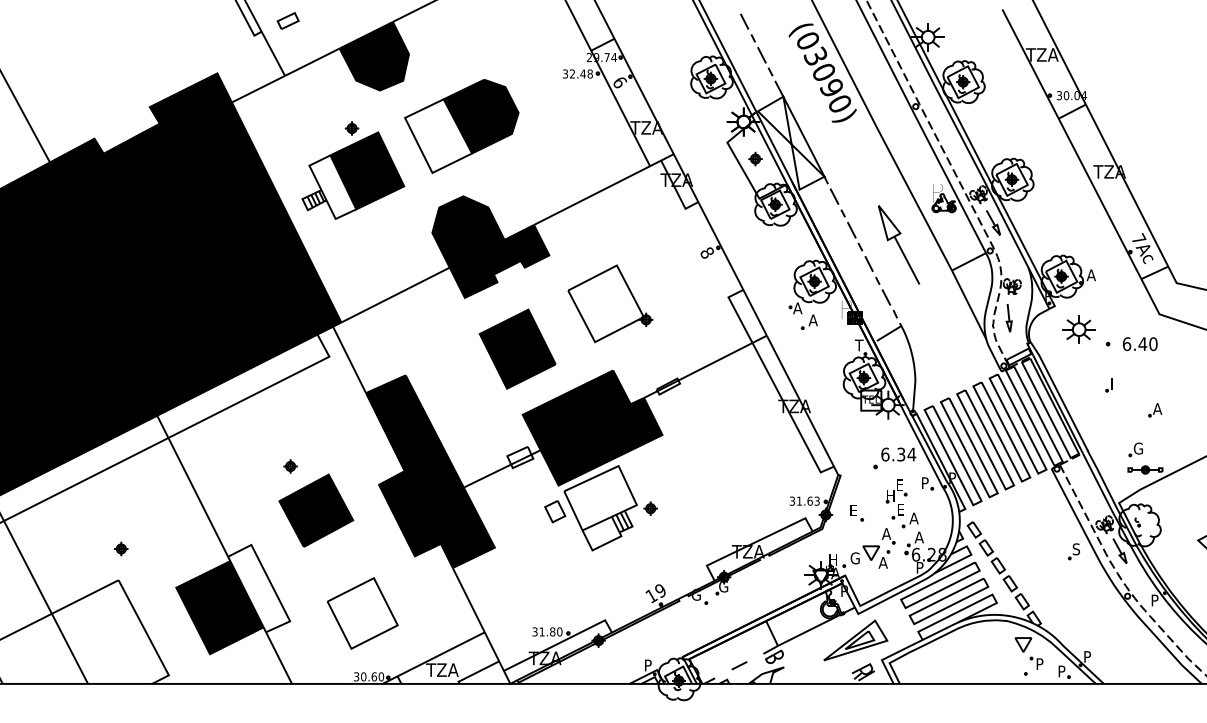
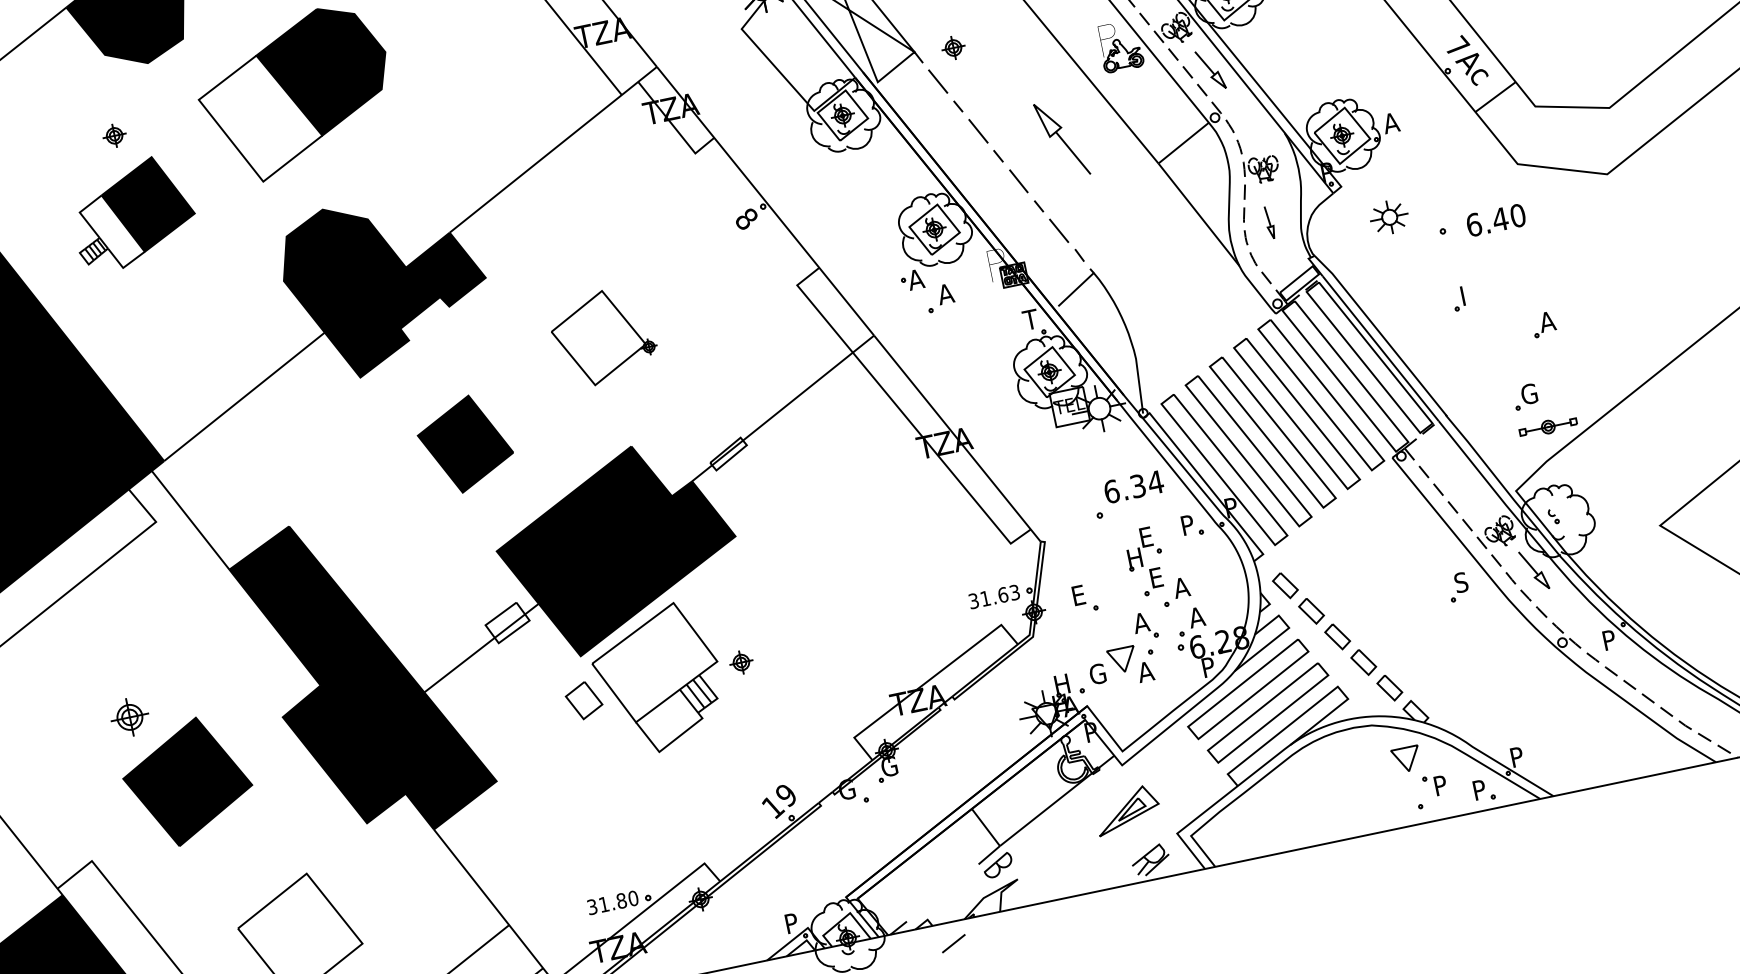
part: (755, 158) -> (953, 47), moved
part: (353, 175) -> (133, 213), size x0.7
part: (899, 244) -> (1062, 138), size x0.6
part: (610, 303) -> (603, 336), size x0.7
part: (1008, 318) -> (1268, 223), size x0.7
part: (1078, 329) -> (1388, 217), size x0.7
part: (517, 348) -> (465, 443), size x0.7
part: (290, 466) -> (129, 717), size x1.6
part: (855, 640) -> (1126, 810), size x0.6
line: (739, 665) -> (953, 943), moved

